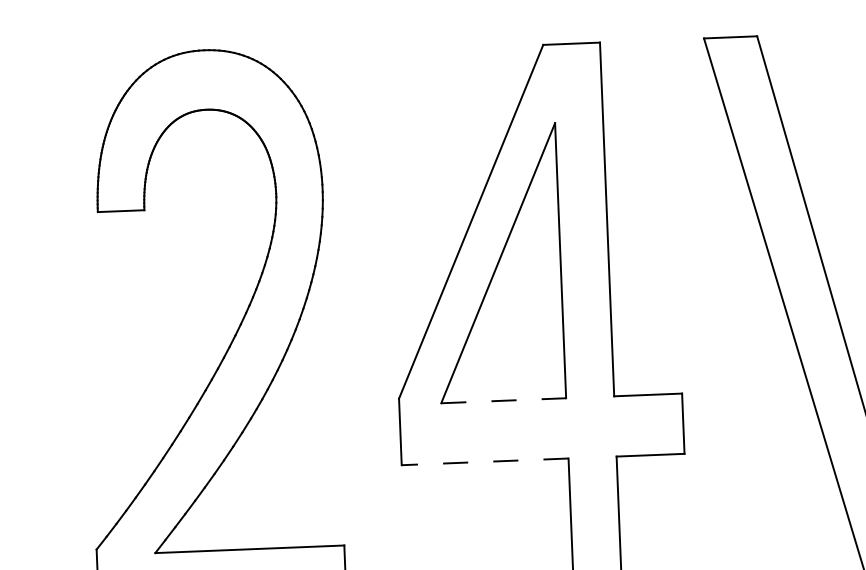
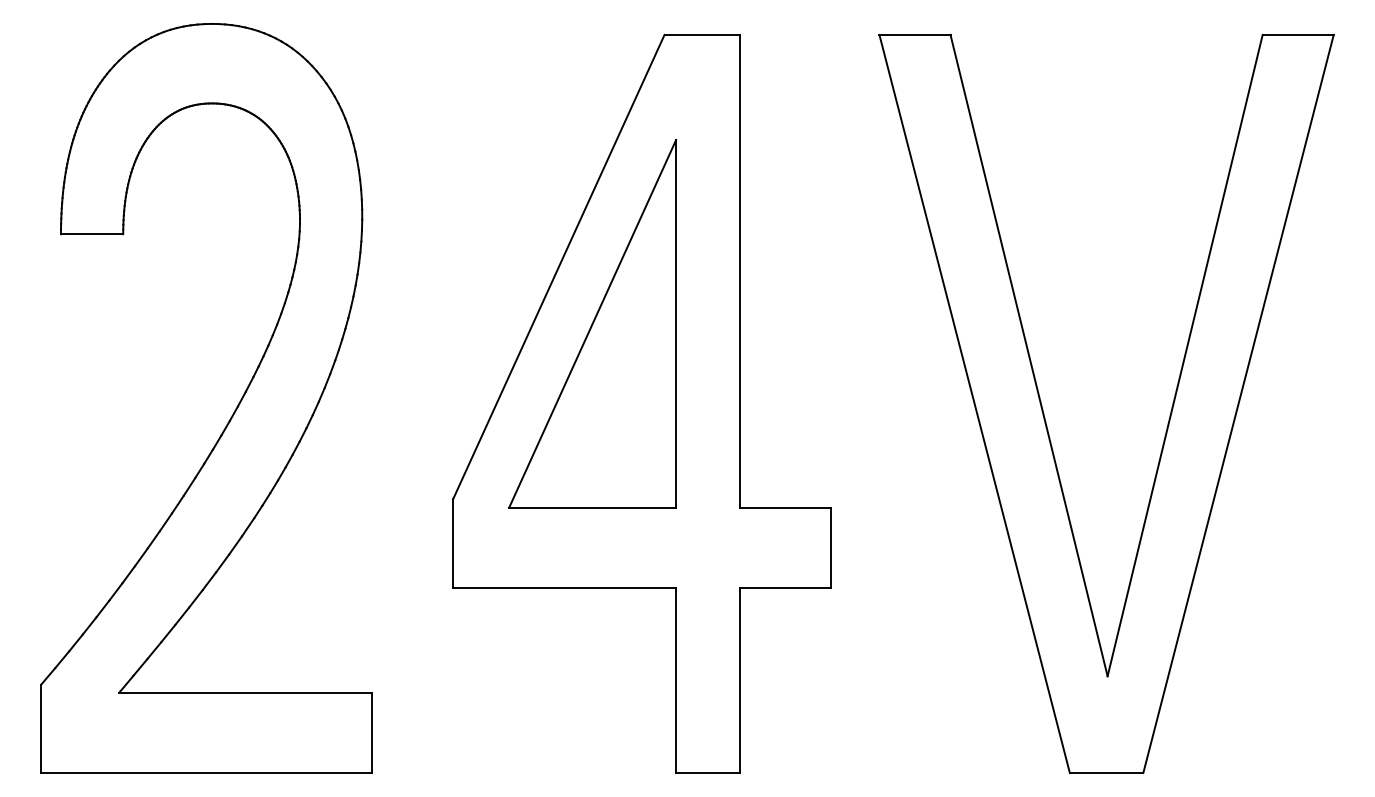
line: (504, 400) -> (593, 507), dashed -> solid
line: (485, 461) -> (564, 588), dashed -> solid

